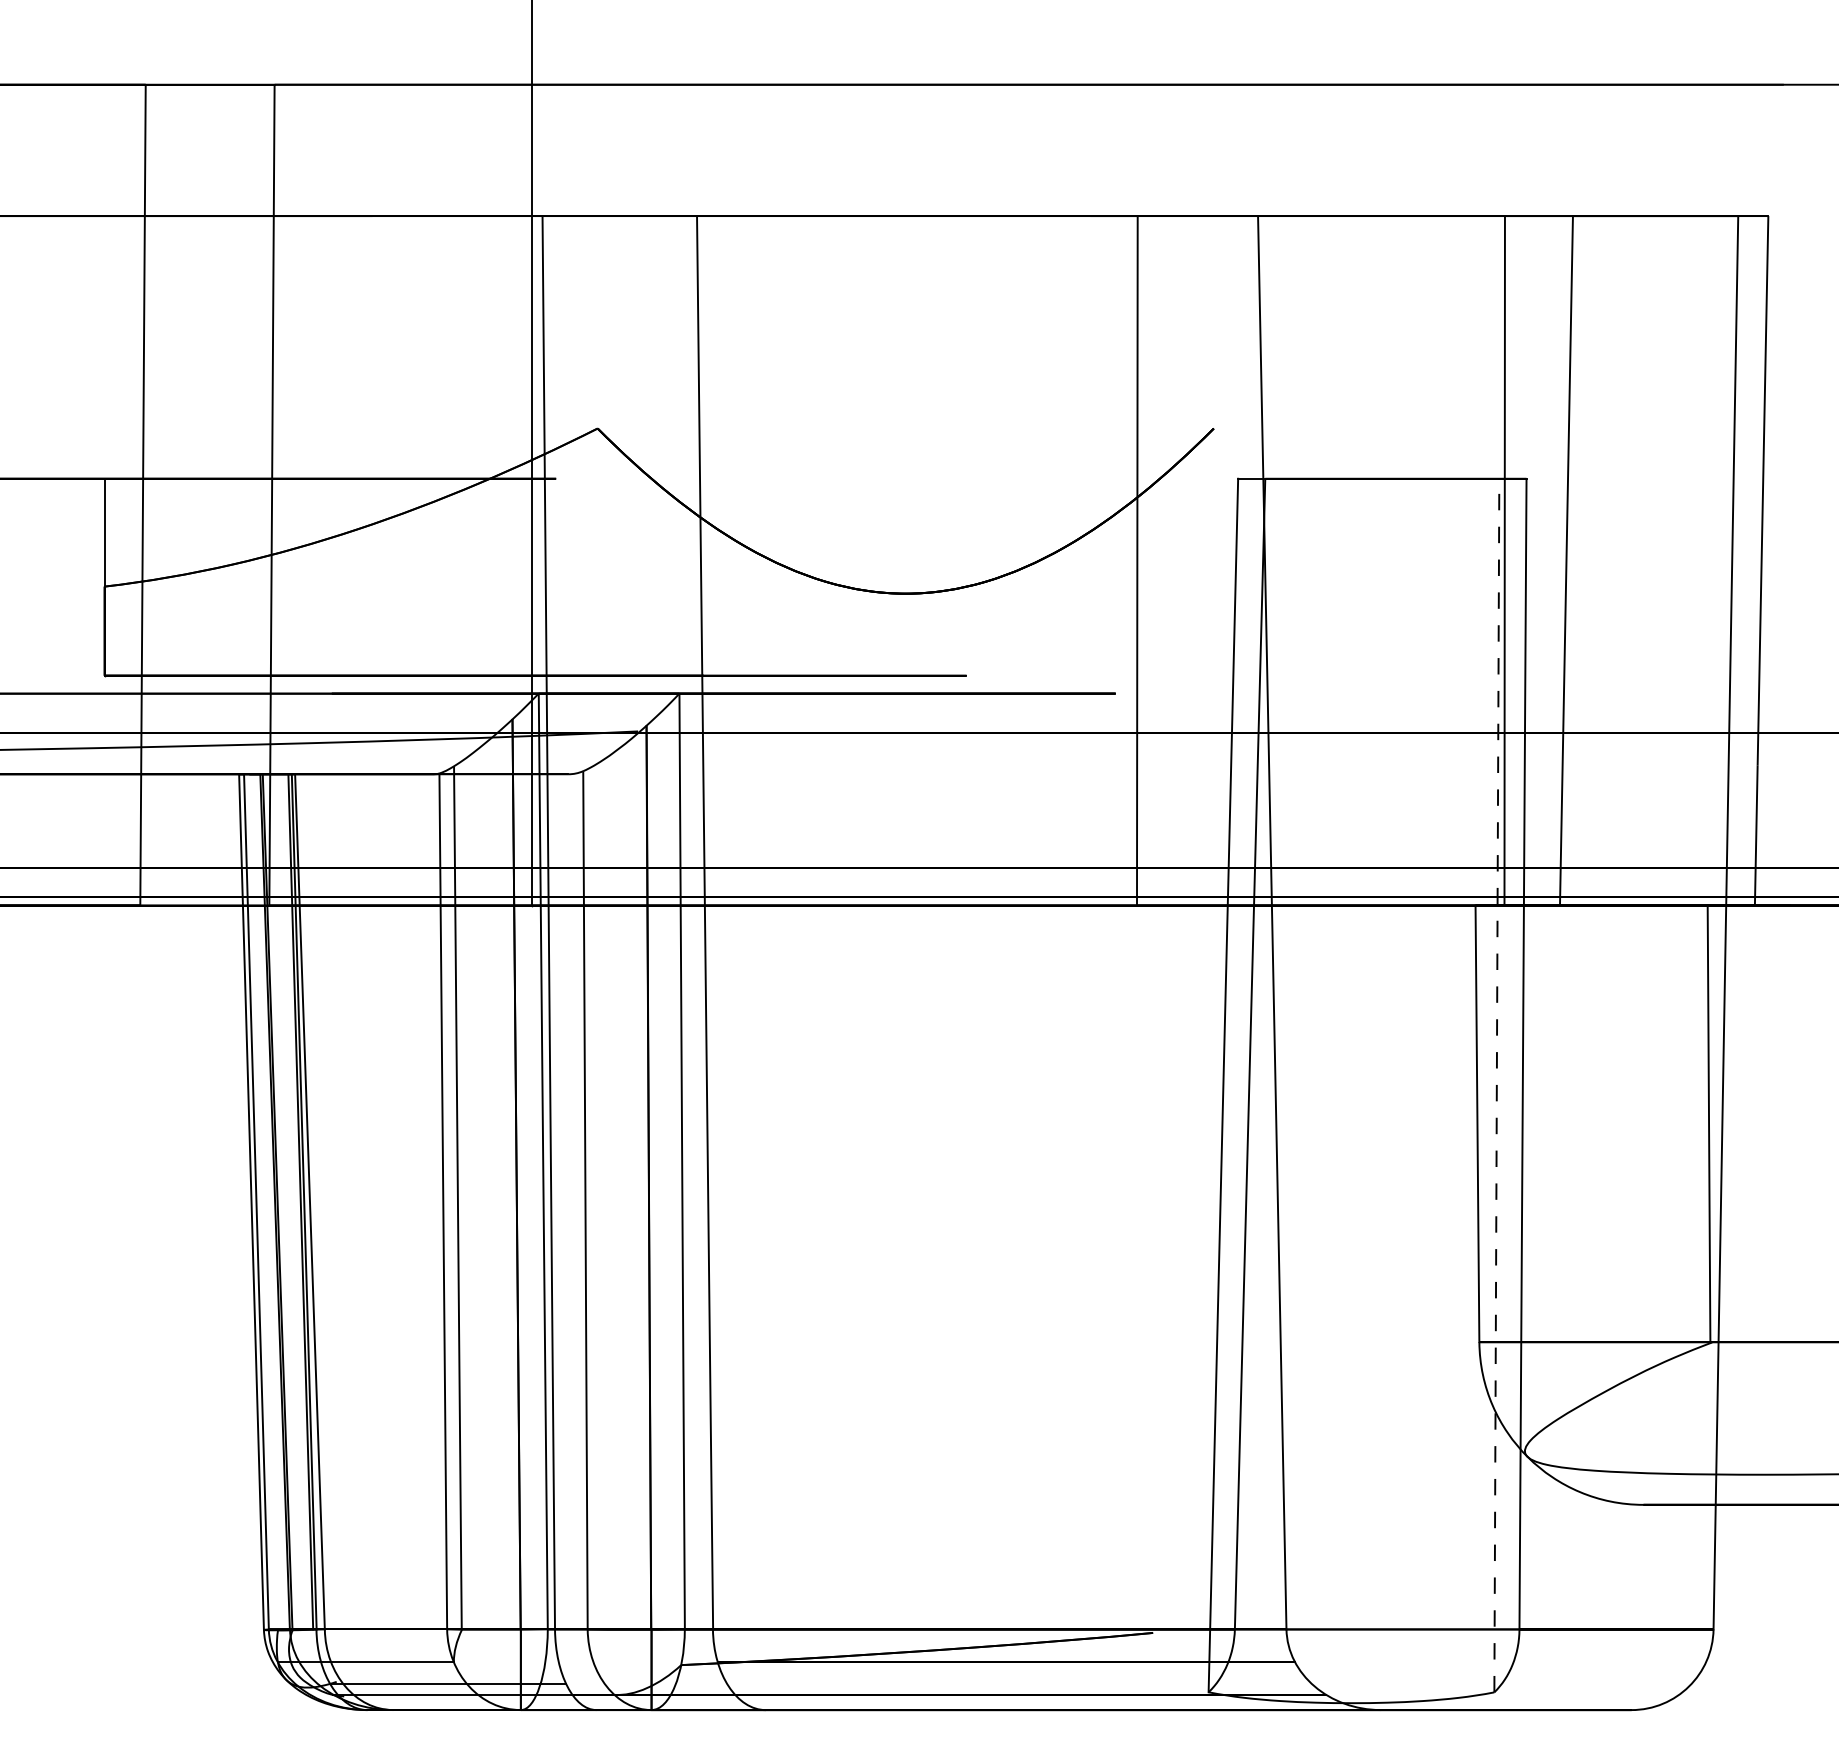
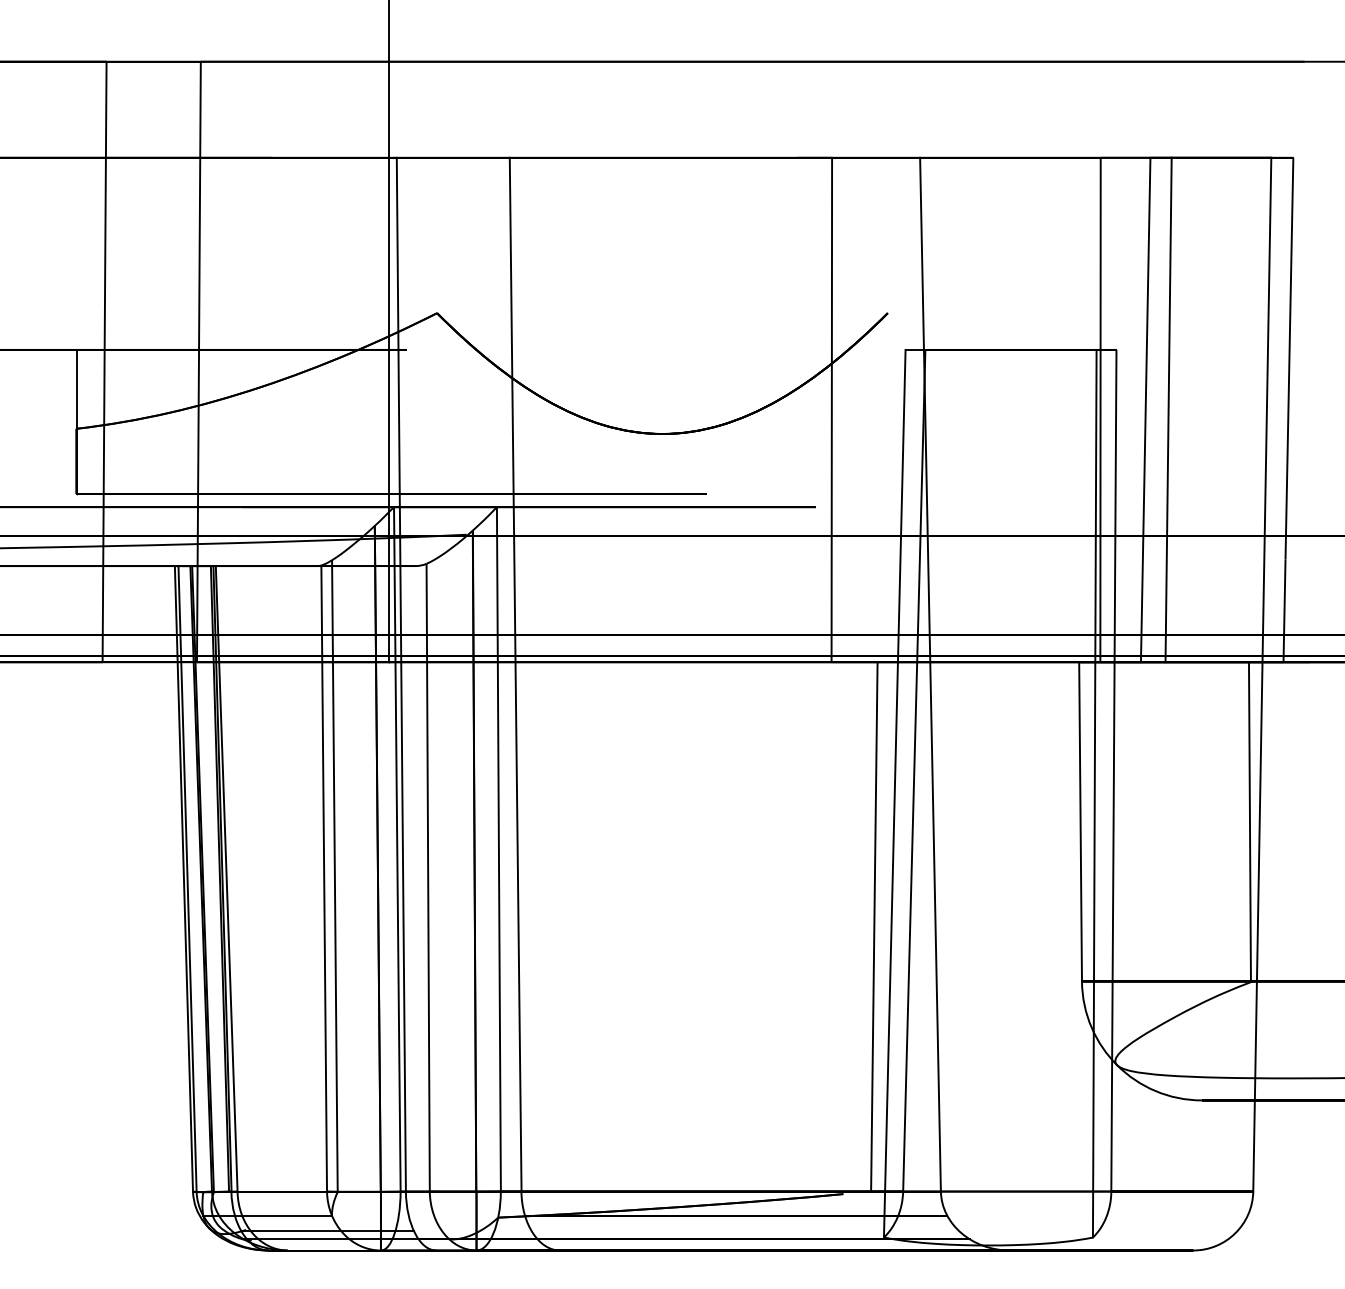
line: (1597, 560) -> (1168, 409), added
line: (1496, 1085) -> (1094, 793), dashed -> solid
line: (1195, 1267) -> (874, 926), added

